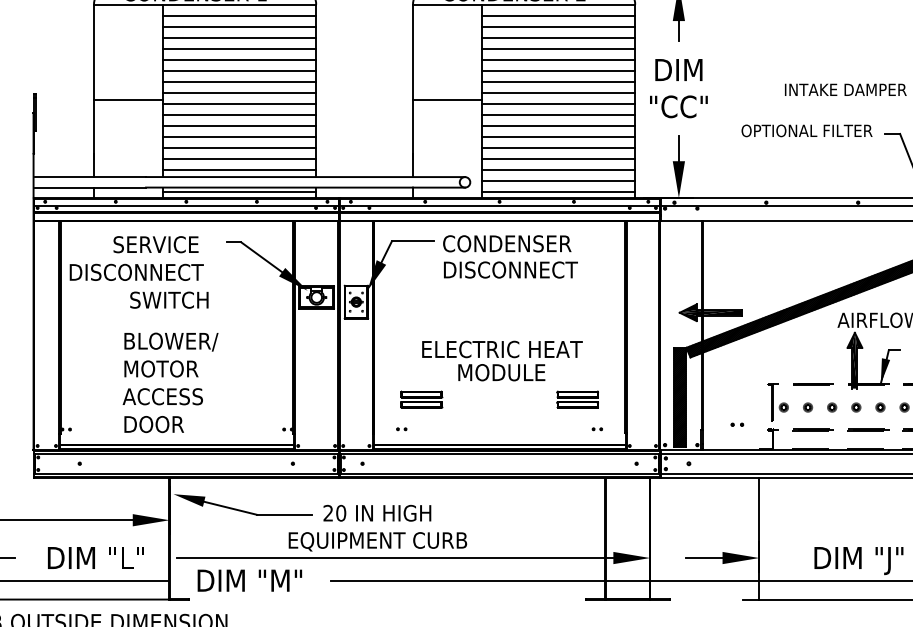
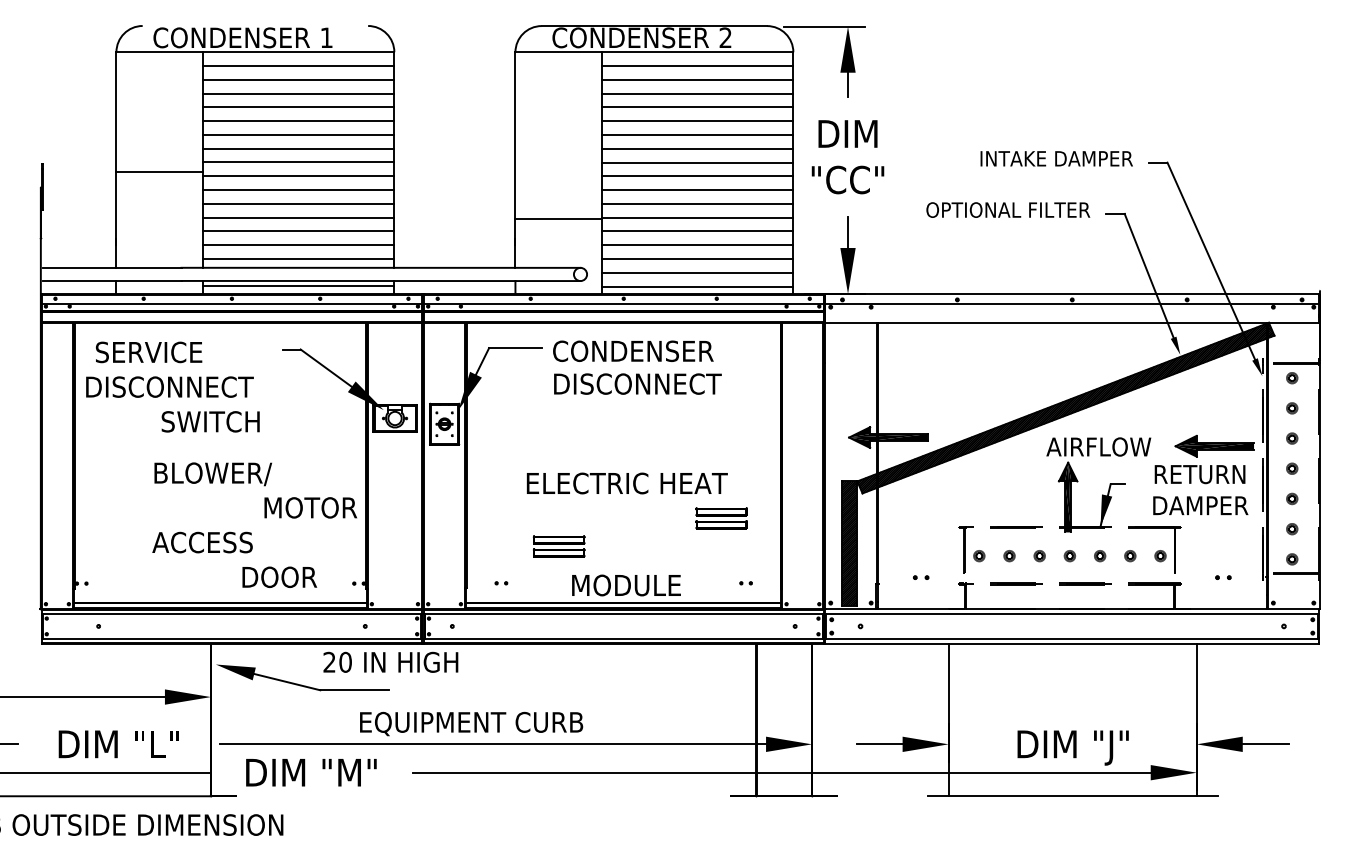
line: (447, 100) -> (558, 218), moved
text: (155, 244) -> (148, 352), moved
text: (161, 368) -> (310, 507), moved
text: (501, 372) -> (626, 585), moved
part: (421, 399) -> (559, 546), moved
part: (577, 399) -> (721, 518), moved
text: (154, 423) -> (279, 576), moved
text: (377, 512) -> (390, 661), moved

